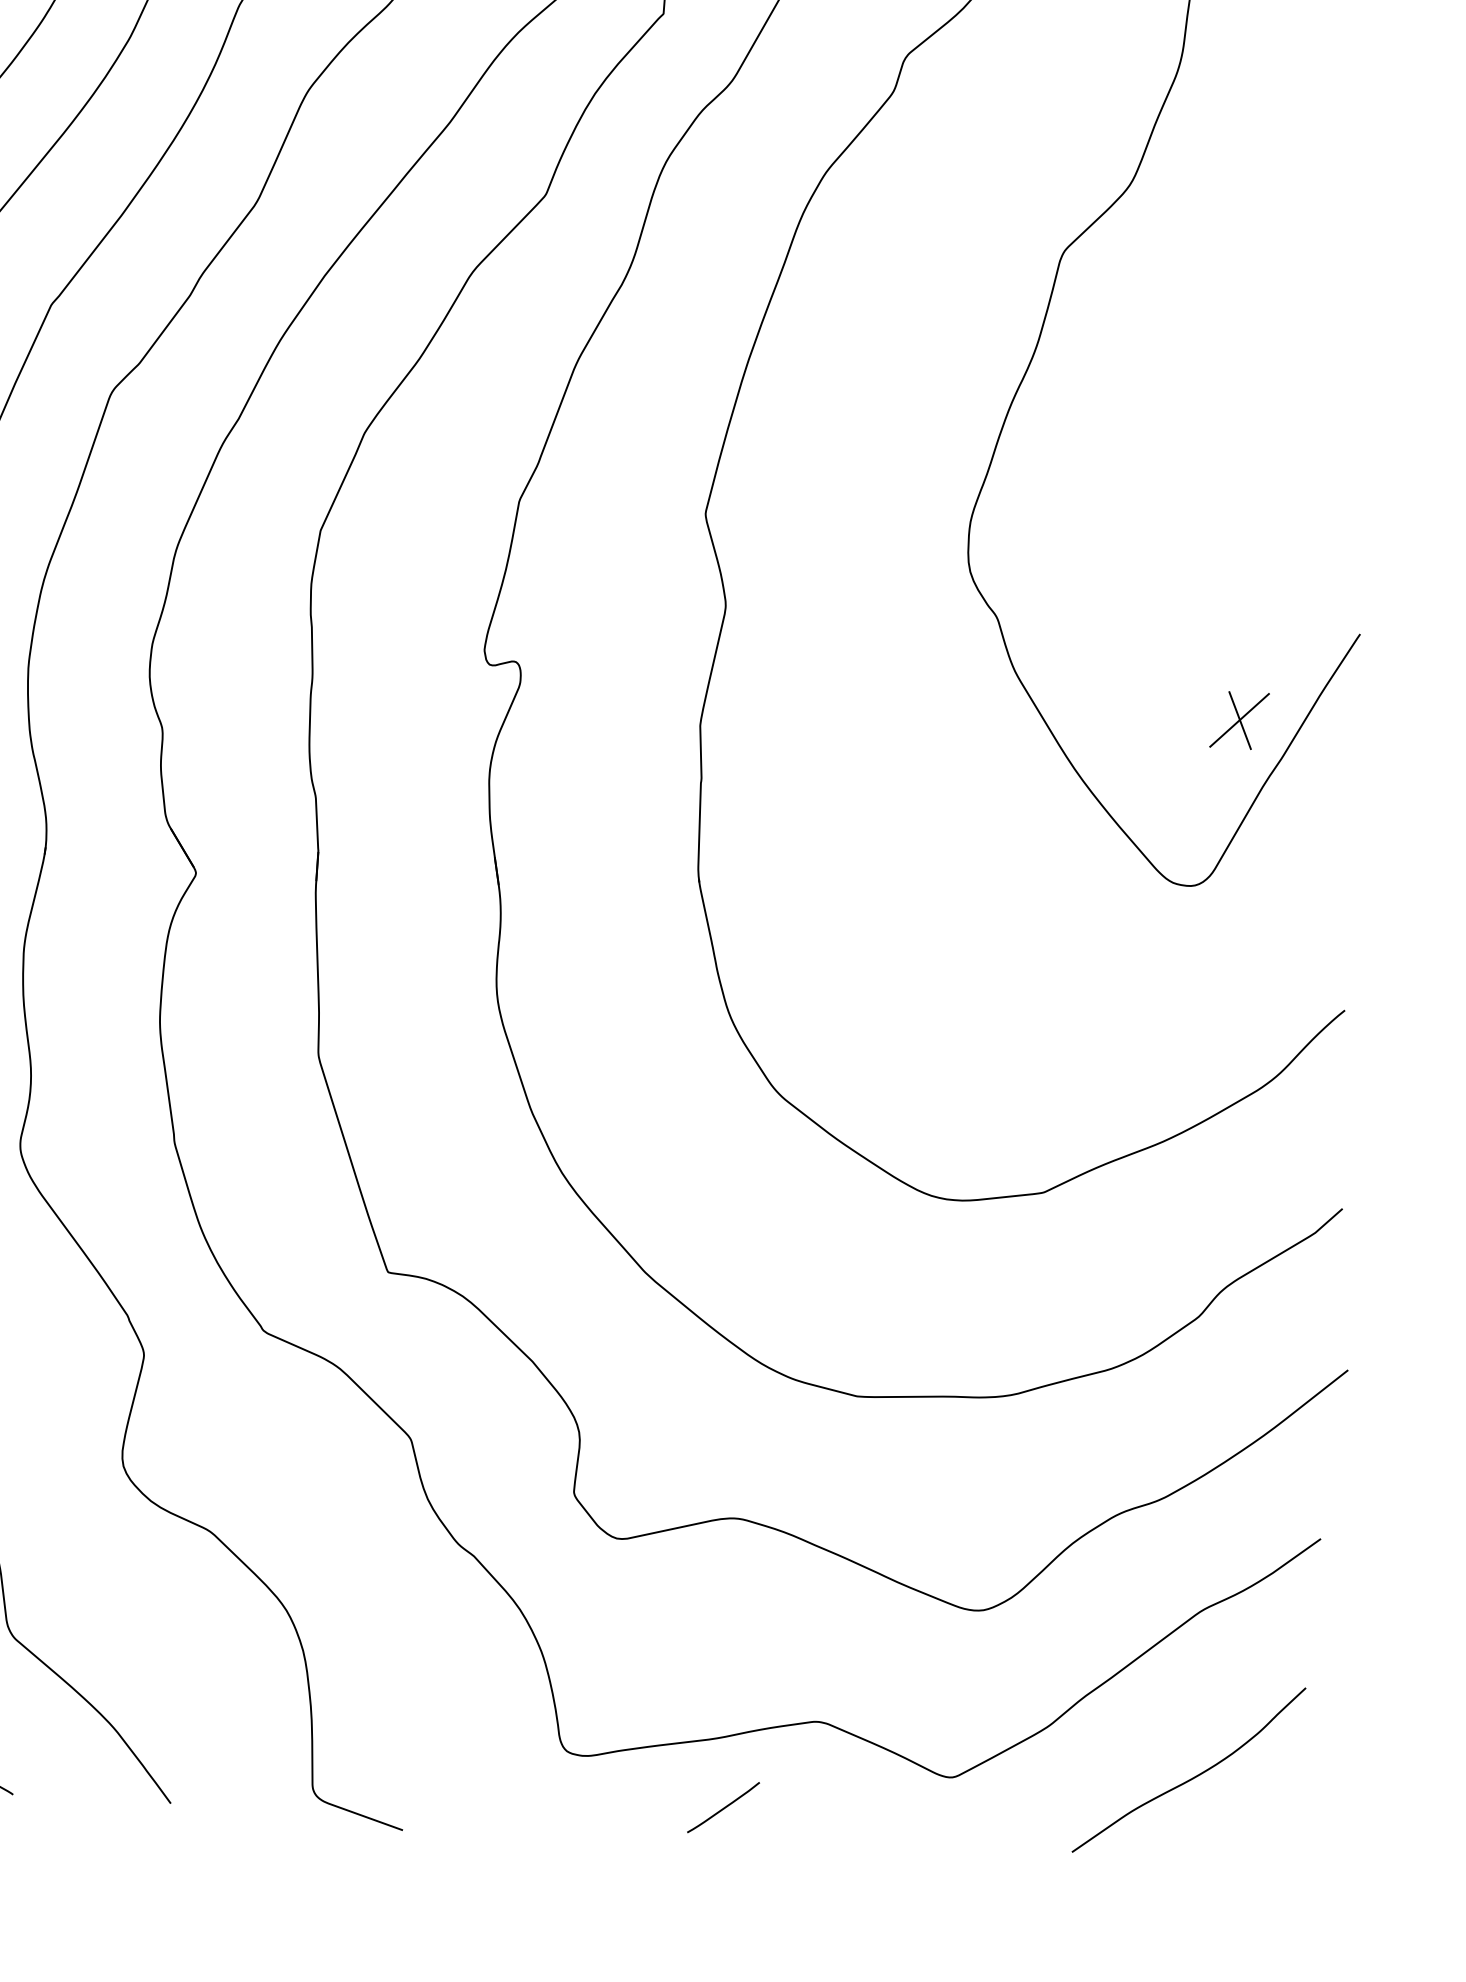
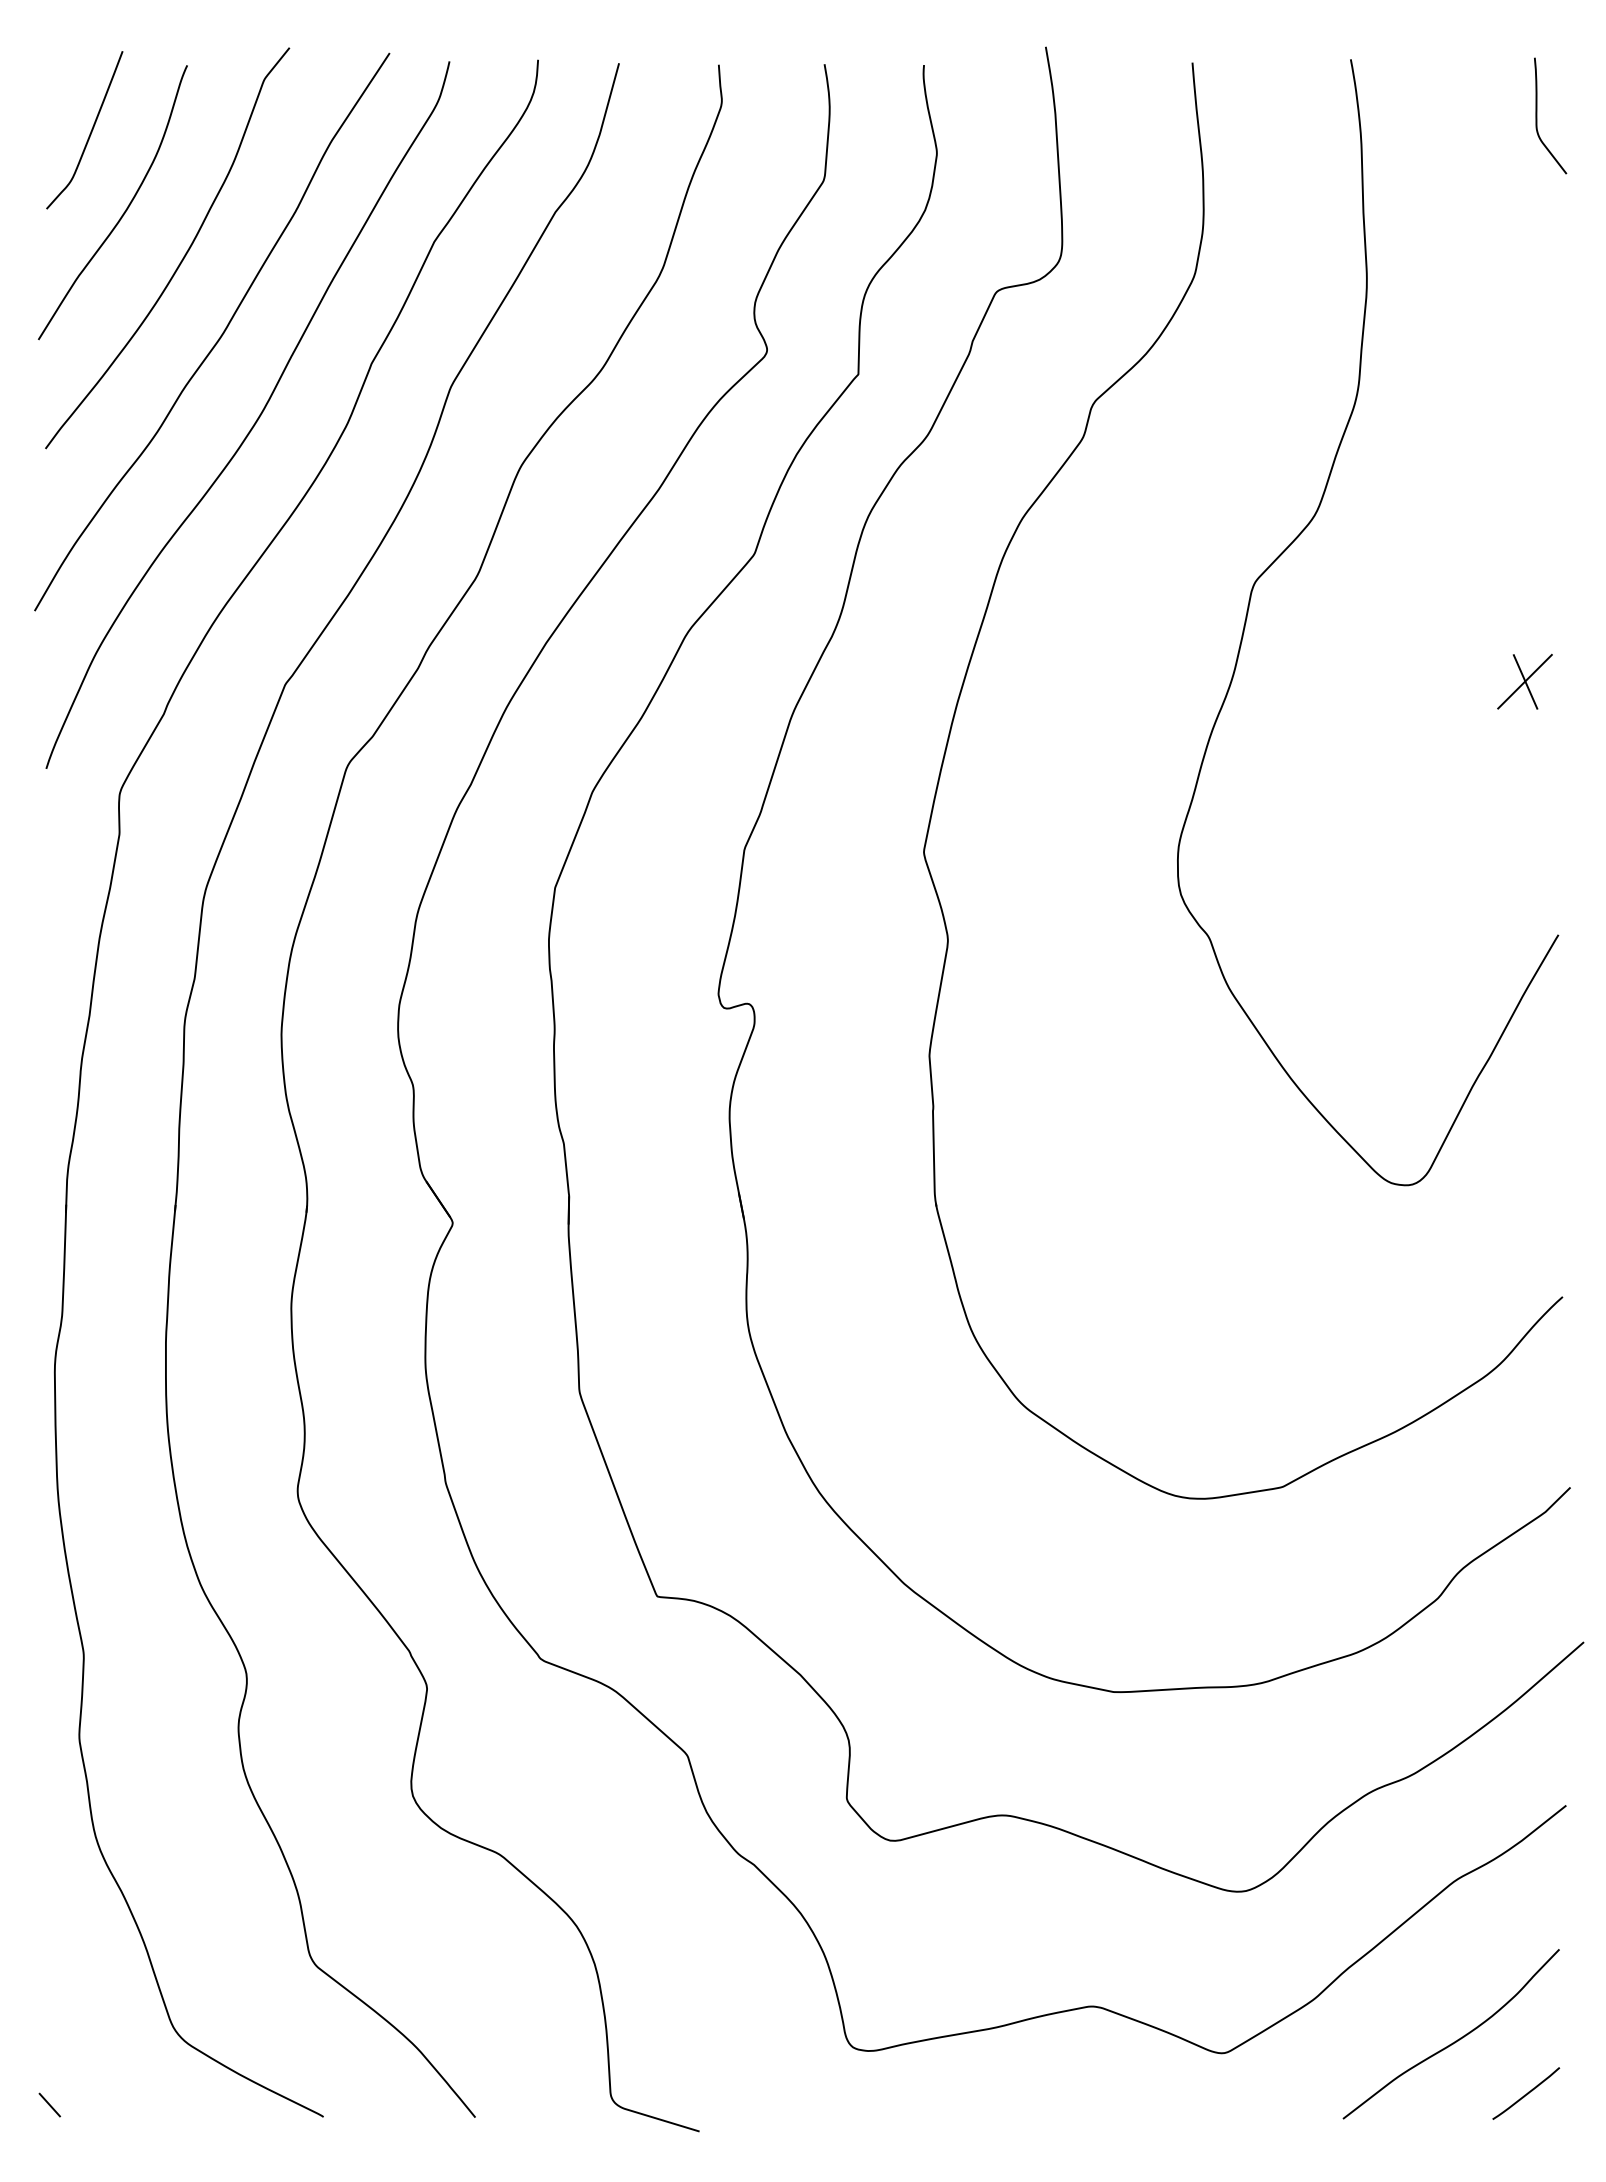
part: (1239, 720) -> (1524, 681), moved
curve: (723, 1807) -> (1526, 2093), moved

